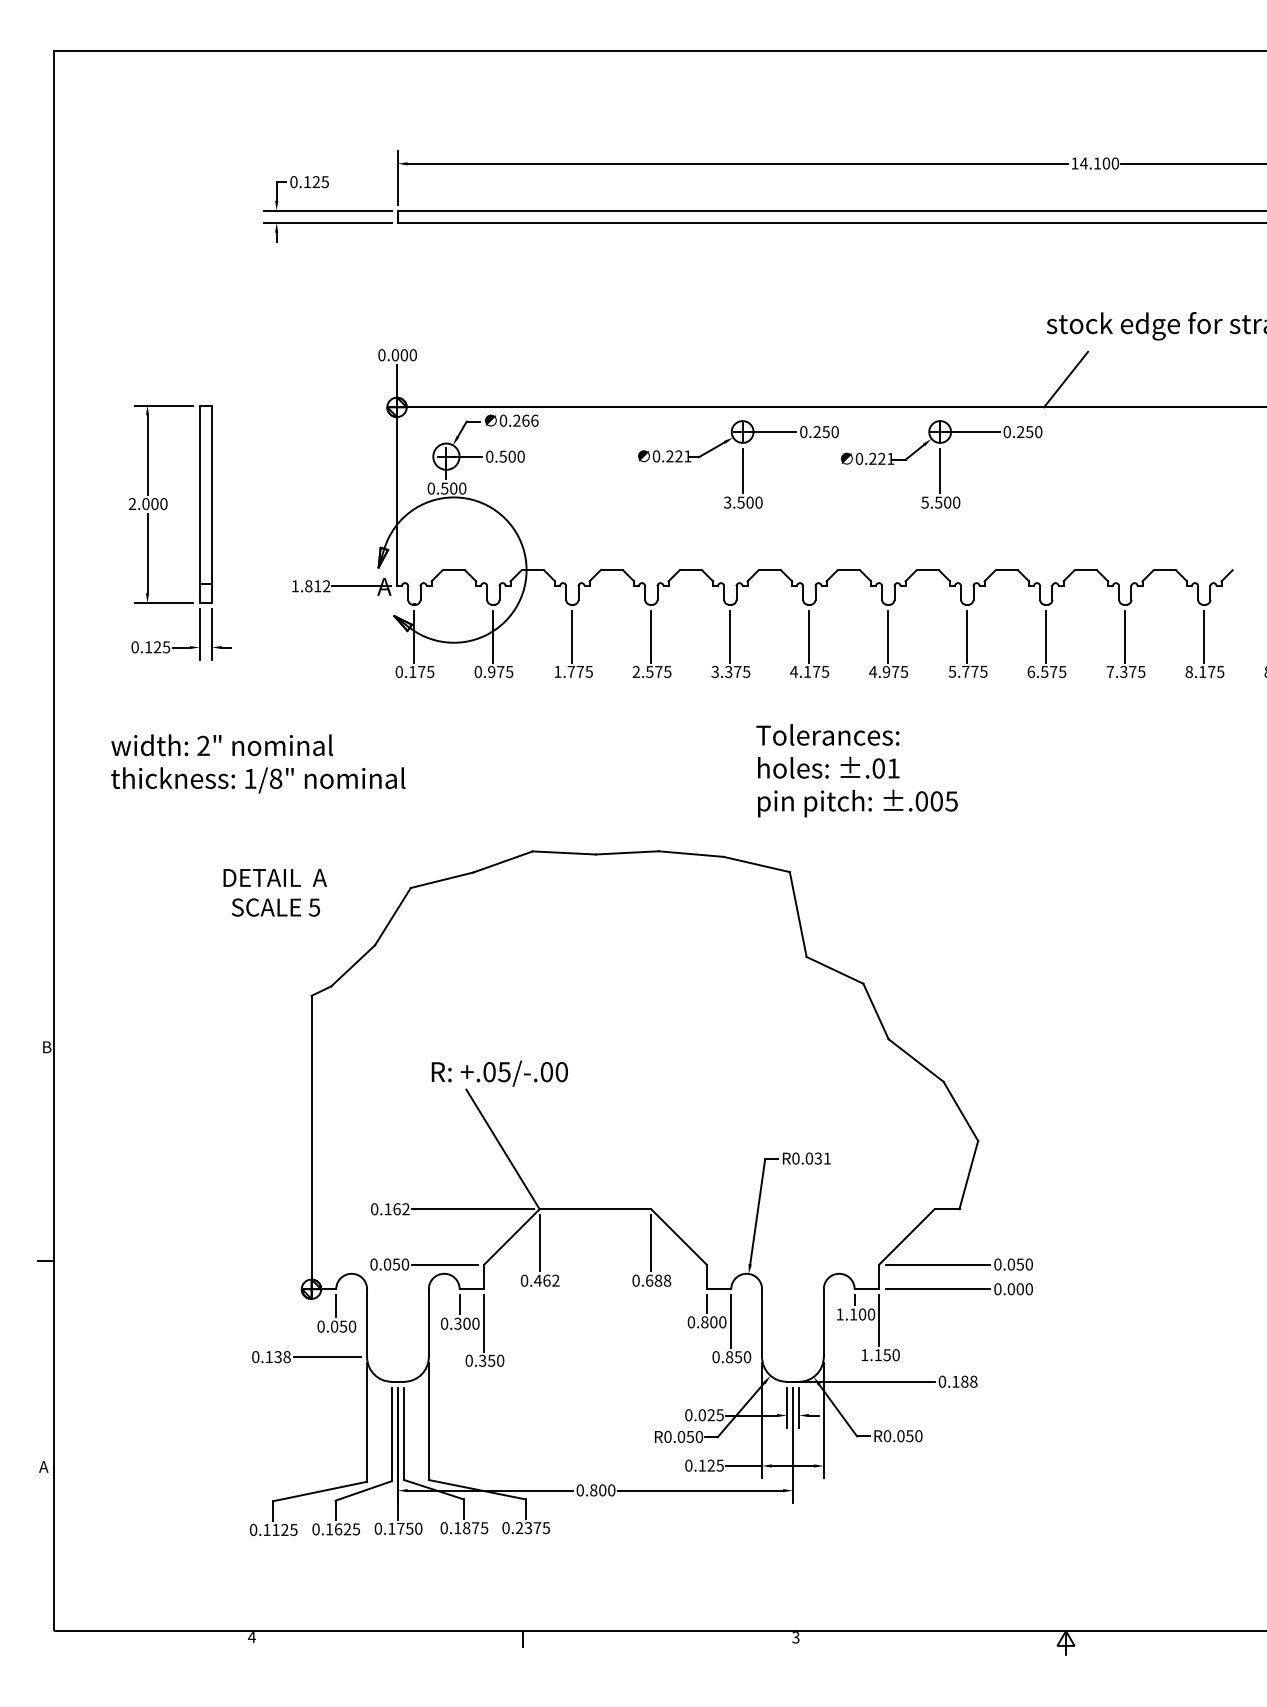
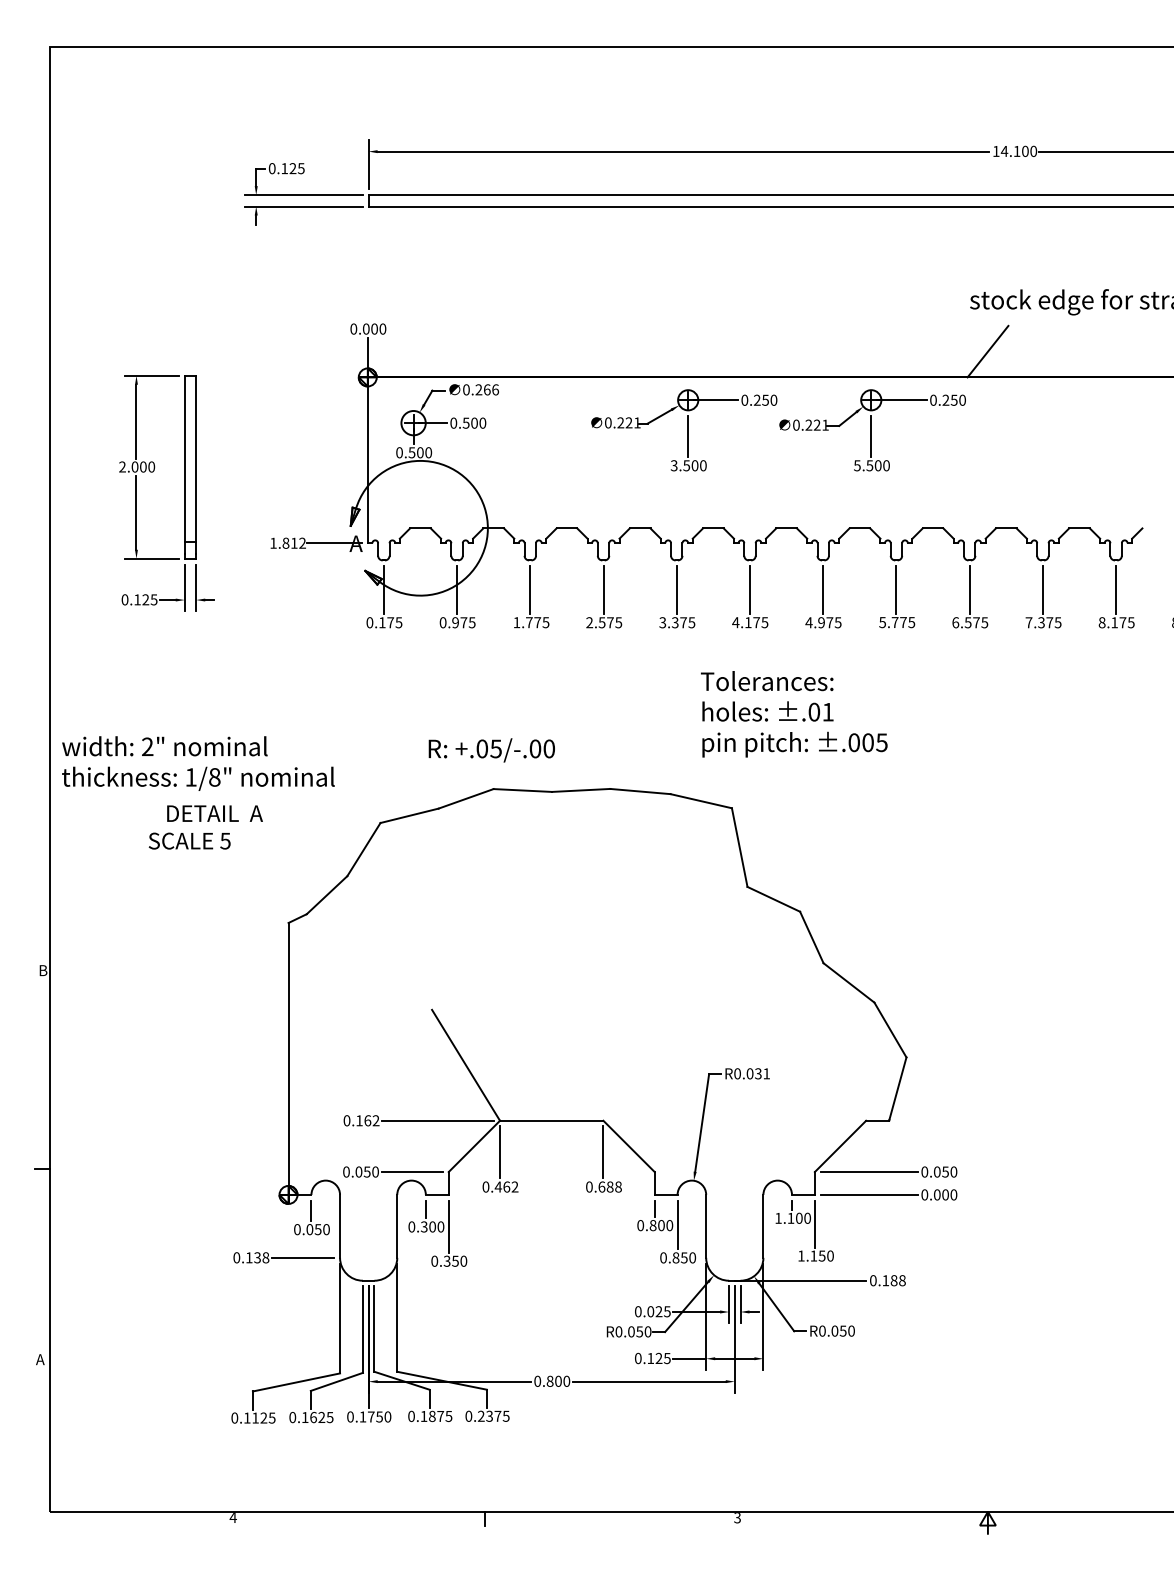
text: (258, 763) -> (198, 763), moved
text: (274, 877) -> (214, 813), moved
text: (275, 907) -> (189, 841), moved
text: (499, 1073) -> (491, 750), moved

